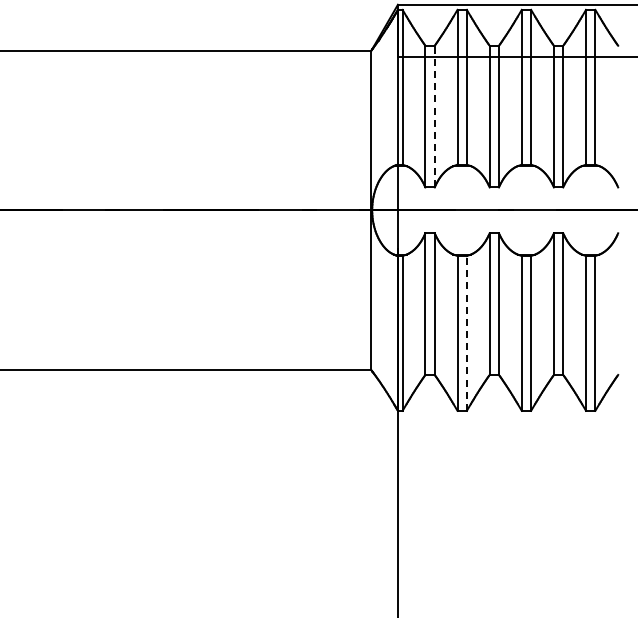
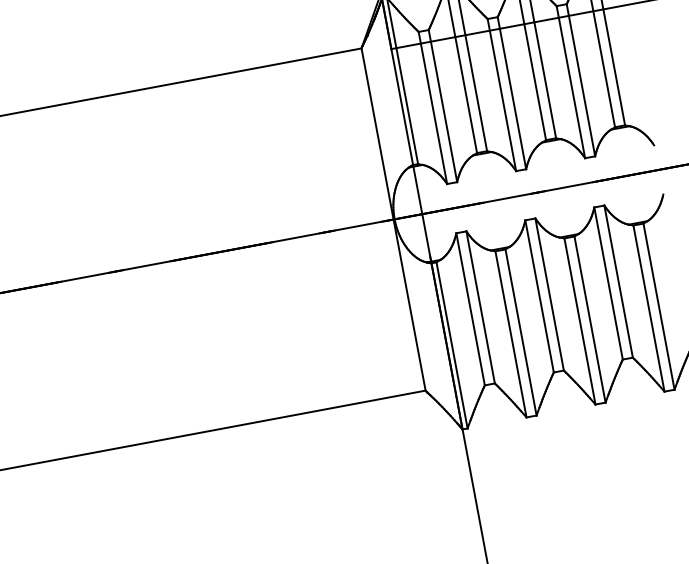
line: (434, 116) -> (442, 106), dashed -> solid
line: (466, 332) -> (520, 331), dashed -> solid

